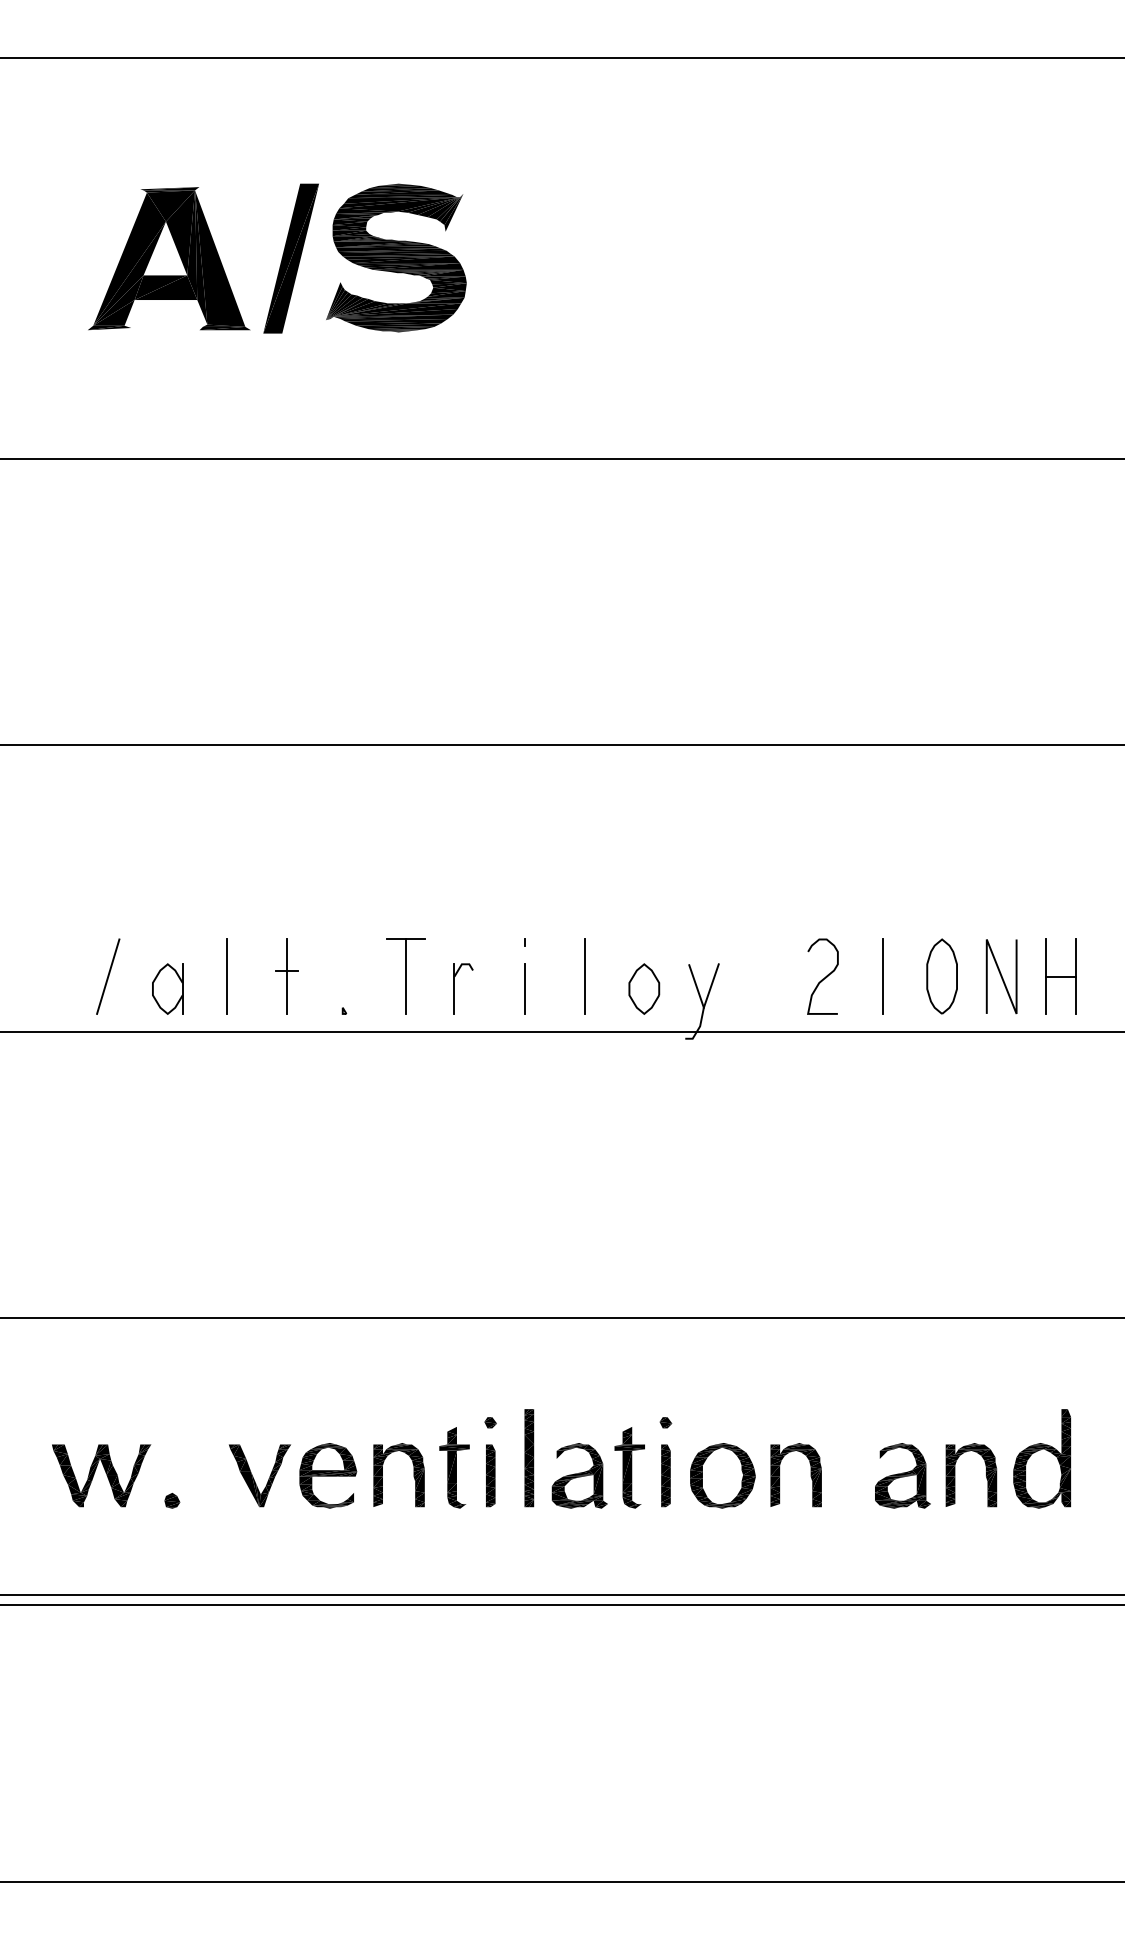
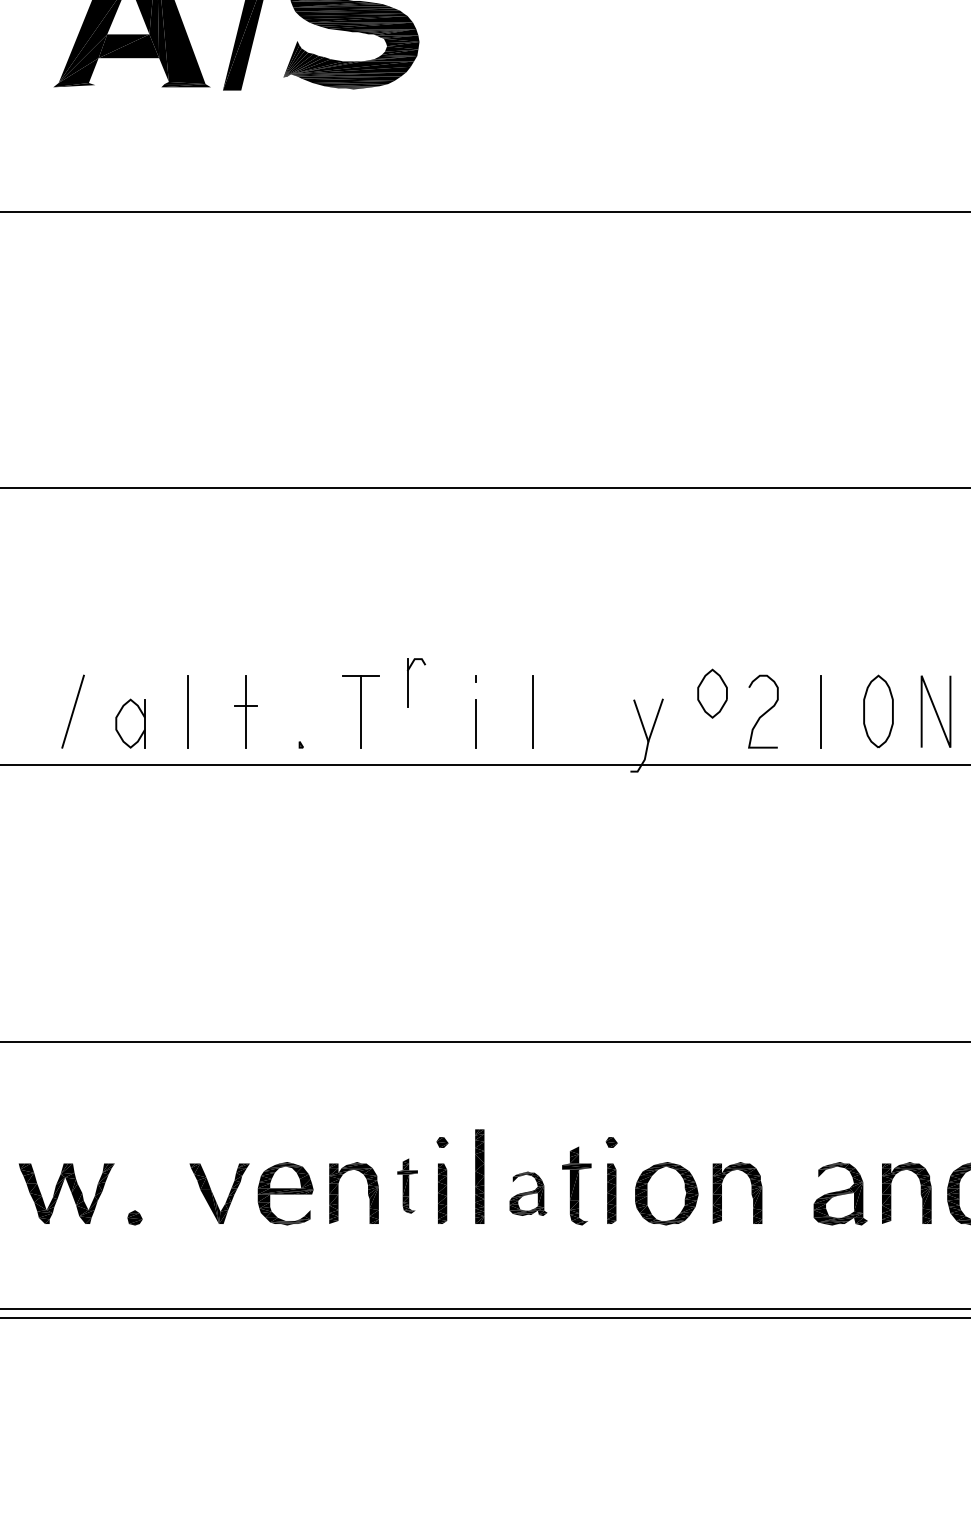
part: (454, 988) -> (407, 682), moved
part: (644, 988) -> (712, 693), moved
part: (454, 1467) -> (407, 1185), size x0.7
part: (579, 1475) -> (528, 1193), size x0.7

